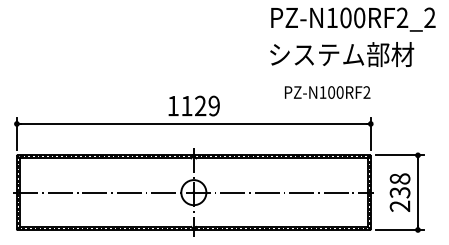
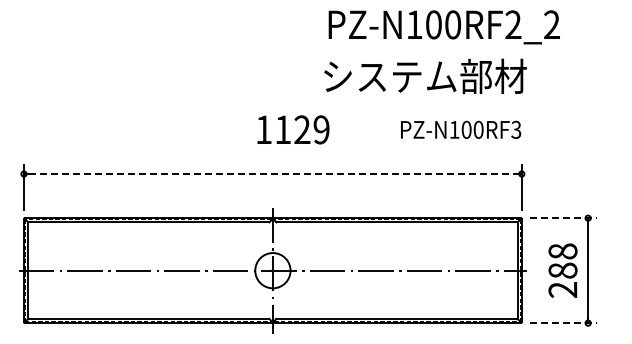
text: (352, 19) -> (443, 27), moved
text: (342, 54) -> (425, 76), moved
text: (367, 92) -> (516, 129), PZ-N100RF2 -> PZ-N100RF3
text: (194, 105) -> (293, 129), moved
line: (193, 124) -> (272, 174), solid -> dashed
line: (400, 155) -> (563, 218), solid -> dashed
text: (399, 192) -> (562, 270), 238 -> 288
line: (400, 230) -> (563, 323), solid -> dashed

